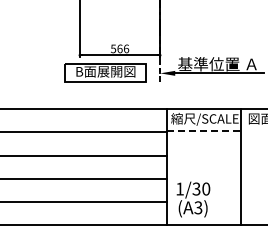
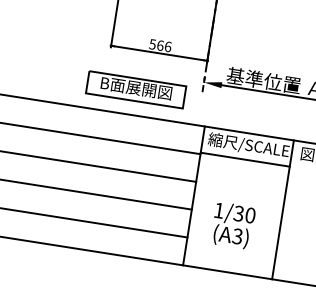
part: (105, 72) -> (135, 89), moved
line: (204, 131) -> (246, 160), dashed -> solid
text: (193, 199) -> (233, 225), moved

